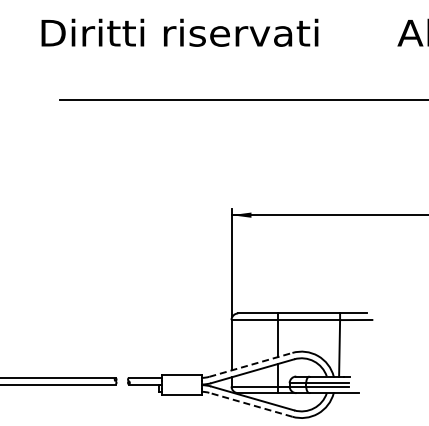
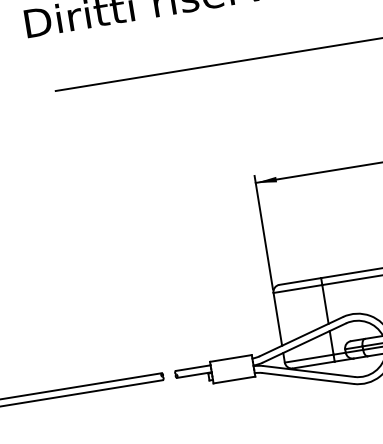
line: (251, 364) -> (302, 336), dashed -> solid
line: (250, 404) -> (307, 378), dashed -> solid

